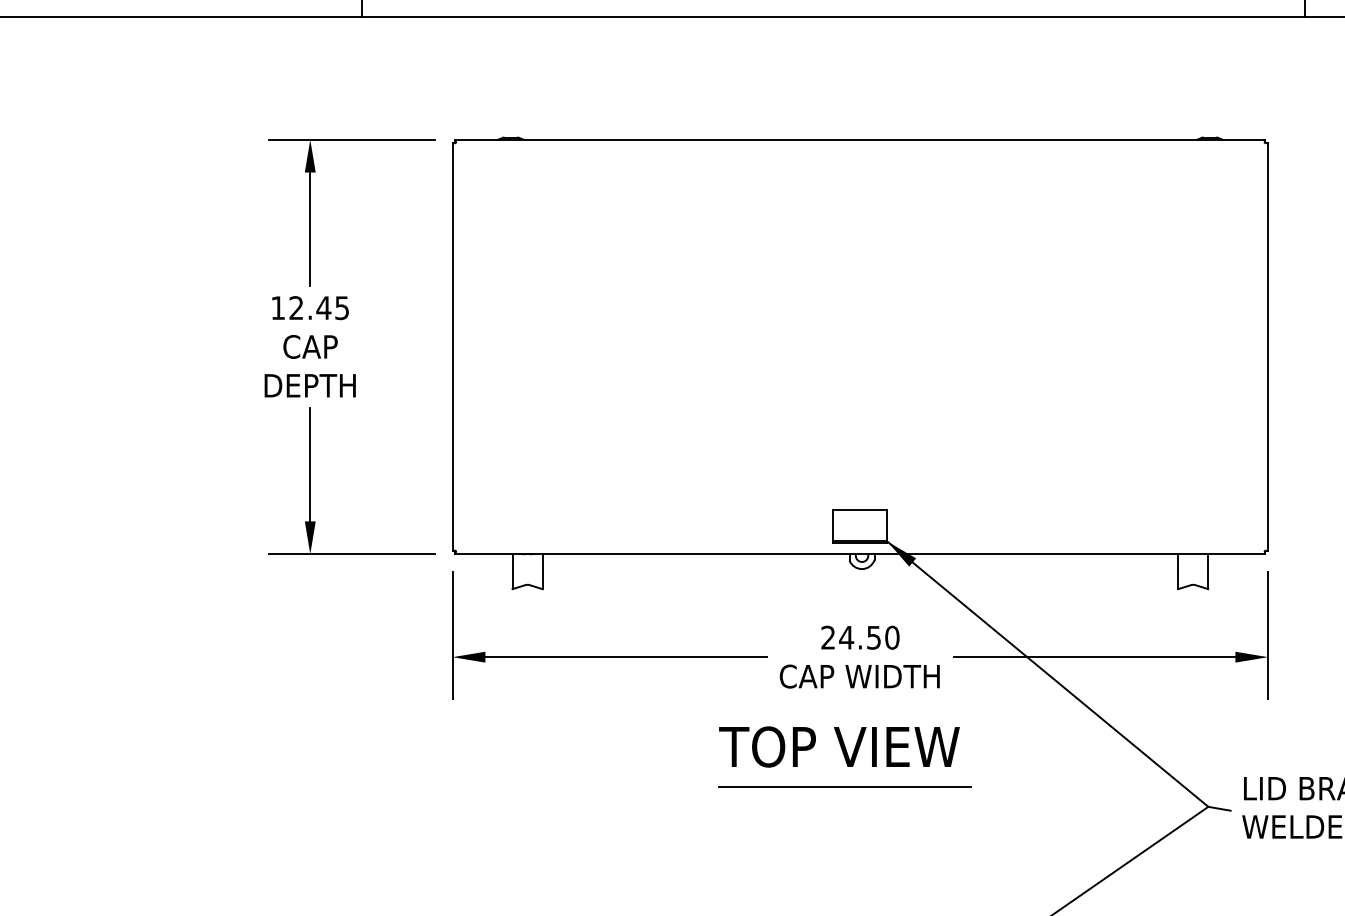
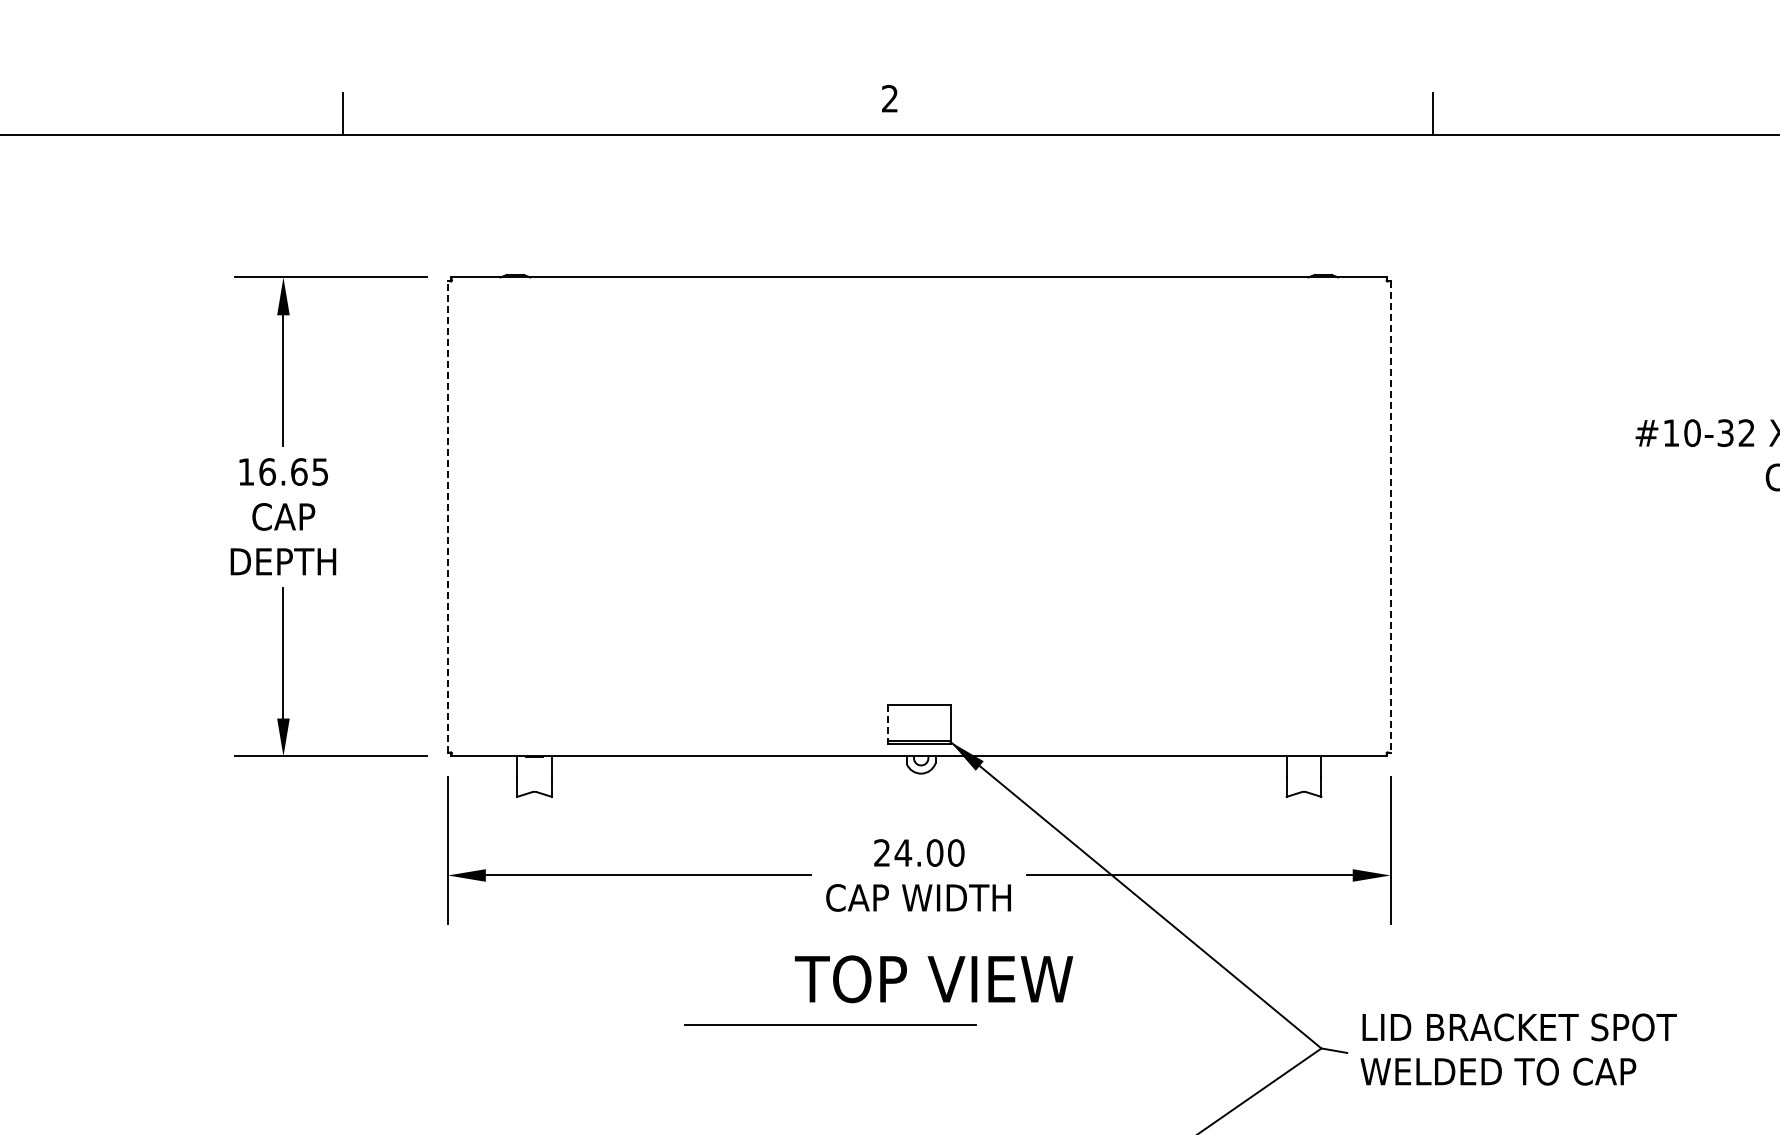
text: (310, 307) -> (283, 471), 12.45 -> 16.65
line: (453, 346) -> (448, 516), solid -> dashed
line: (1268, 347) -> (1390, 517), solid -> dashed
line: (833, 525) -> (888, 723), solid -> dashed
text: (873, 637) -> (934, 852), 24.50 -> 24.00
text: (839, 747) -> (934, 979), moved
line: (845, 786) -> (830, 1024), moved

